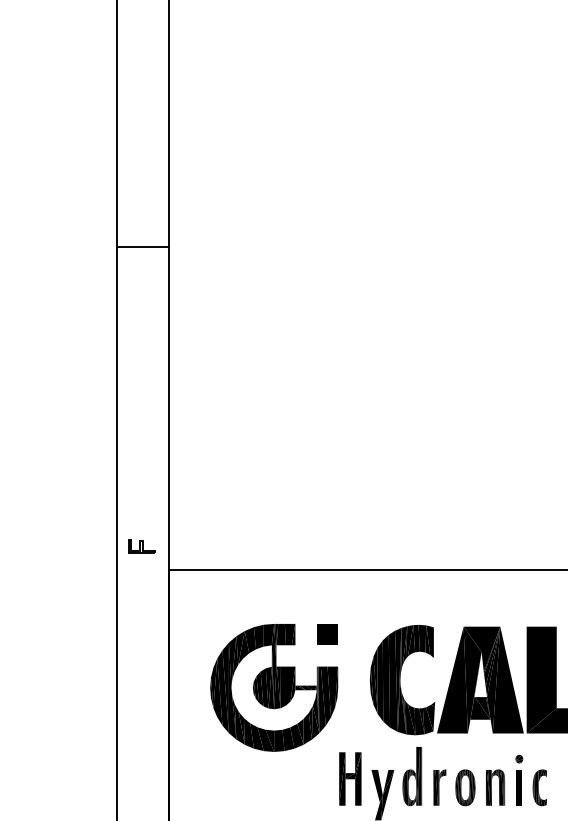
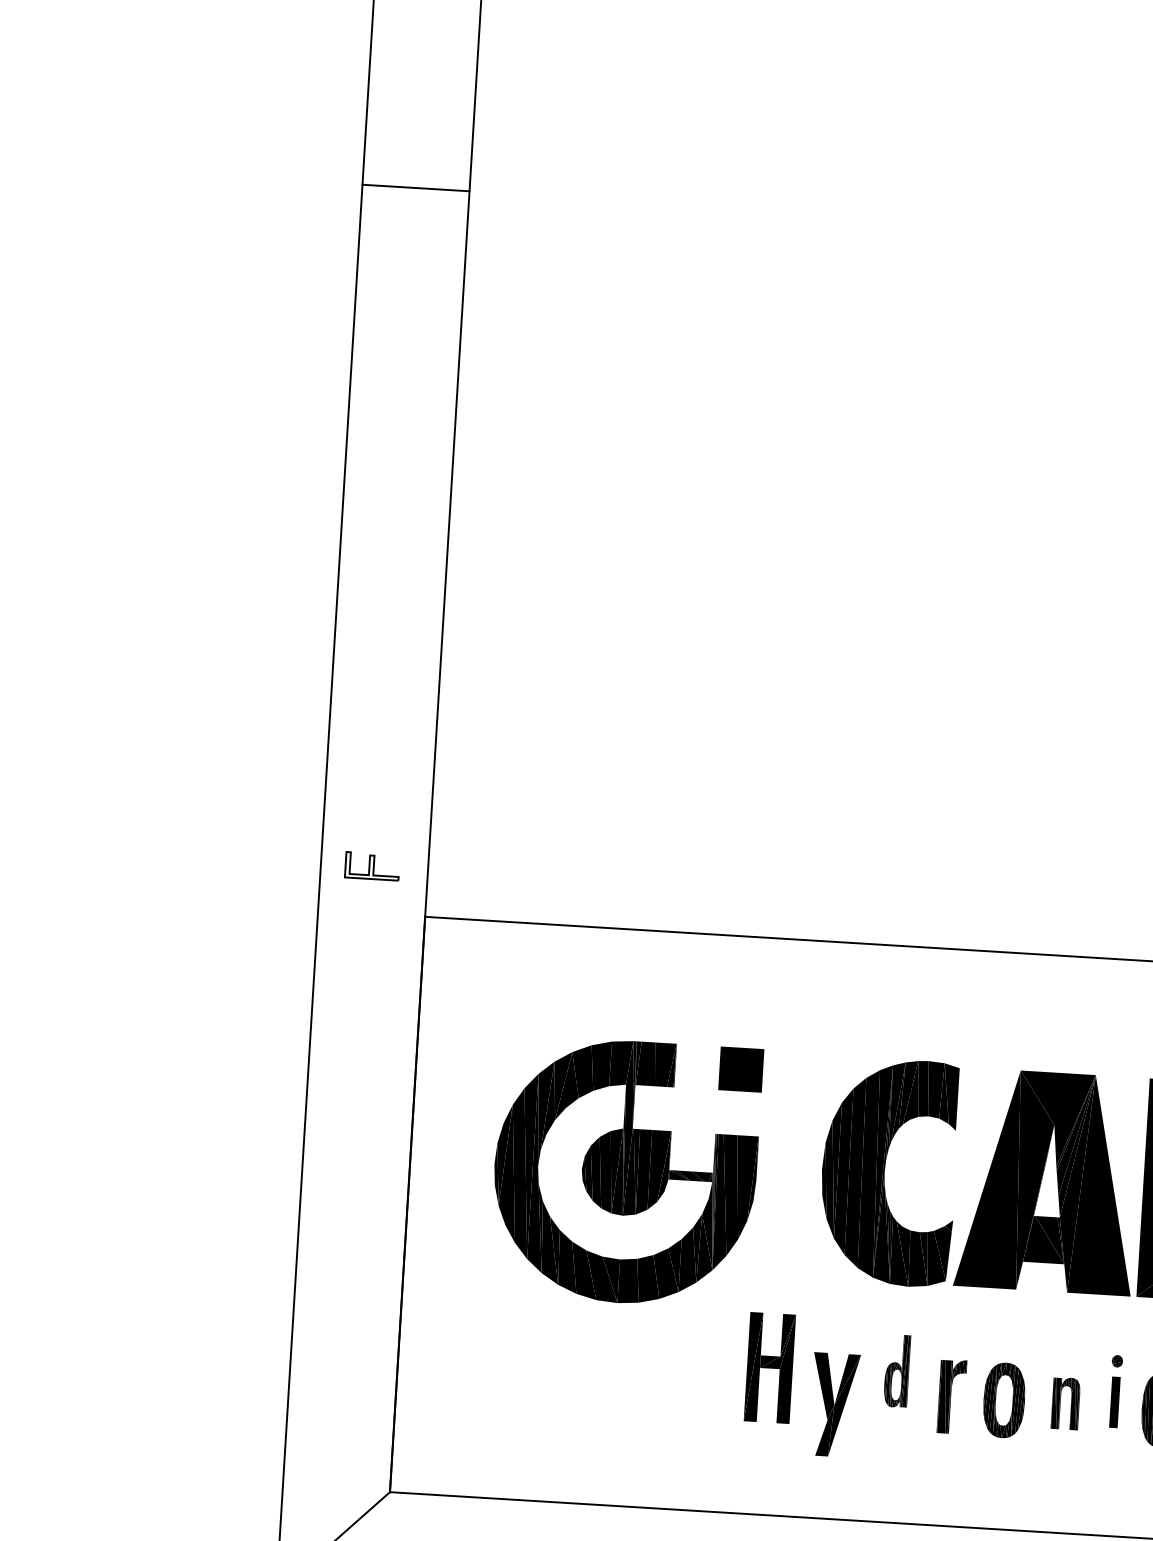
line: (142, 246) -> (415, 186), moved
part: (412, 776) -> (897, 1370), size x0.6
part: (519, 779) -> (1115, 1390), size x0.7
part: (495, 787) -> (1065, 1403), size x0.7

